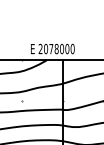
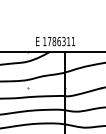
text: (57, 48) -> (59, 41), 2078000 -> 1786311

